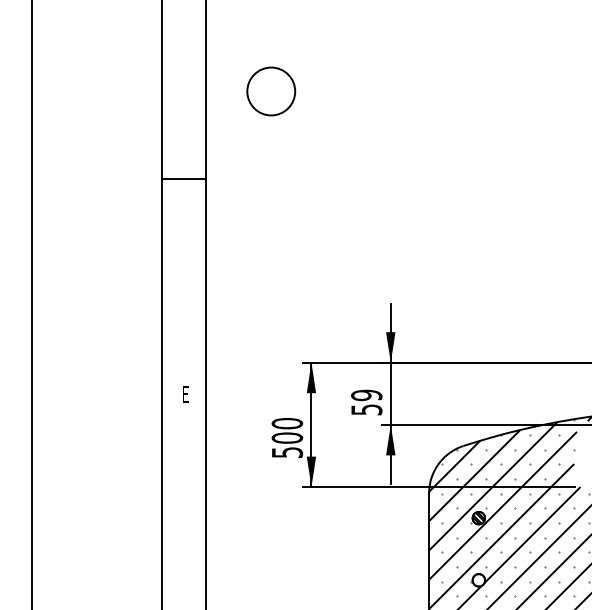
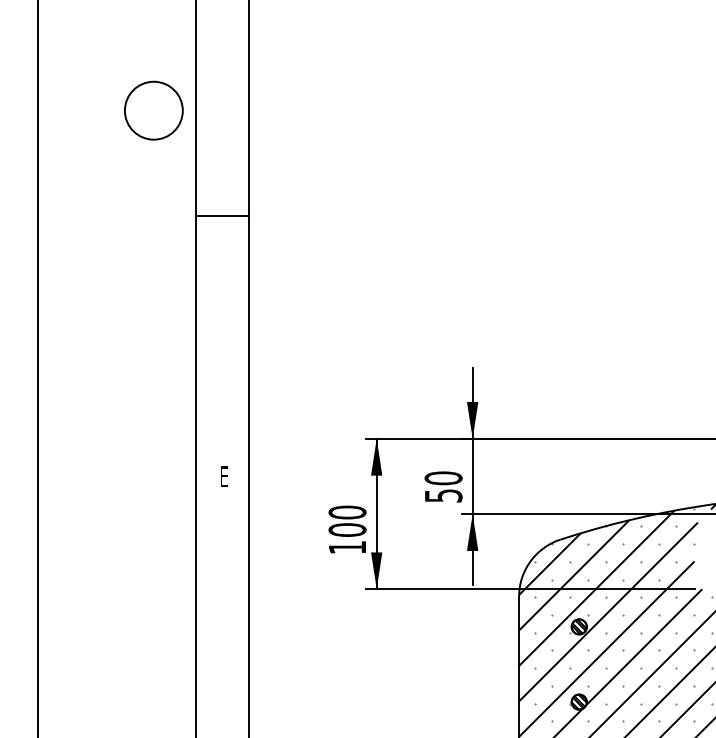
circle: (271, 91) -> (154, 110), moved
text: (366, 395) -> (443, 478), 59 -> 50
text: (287, 452) -> (347, 547), 500 -> 100
hatch: (478, 580) -> (578, 702), added

